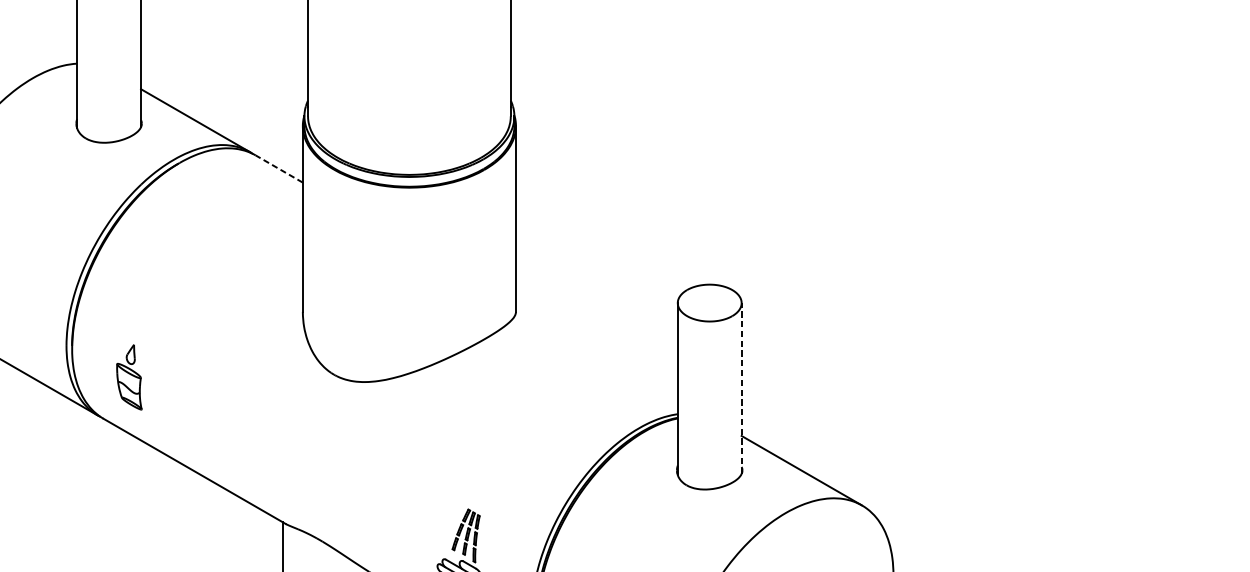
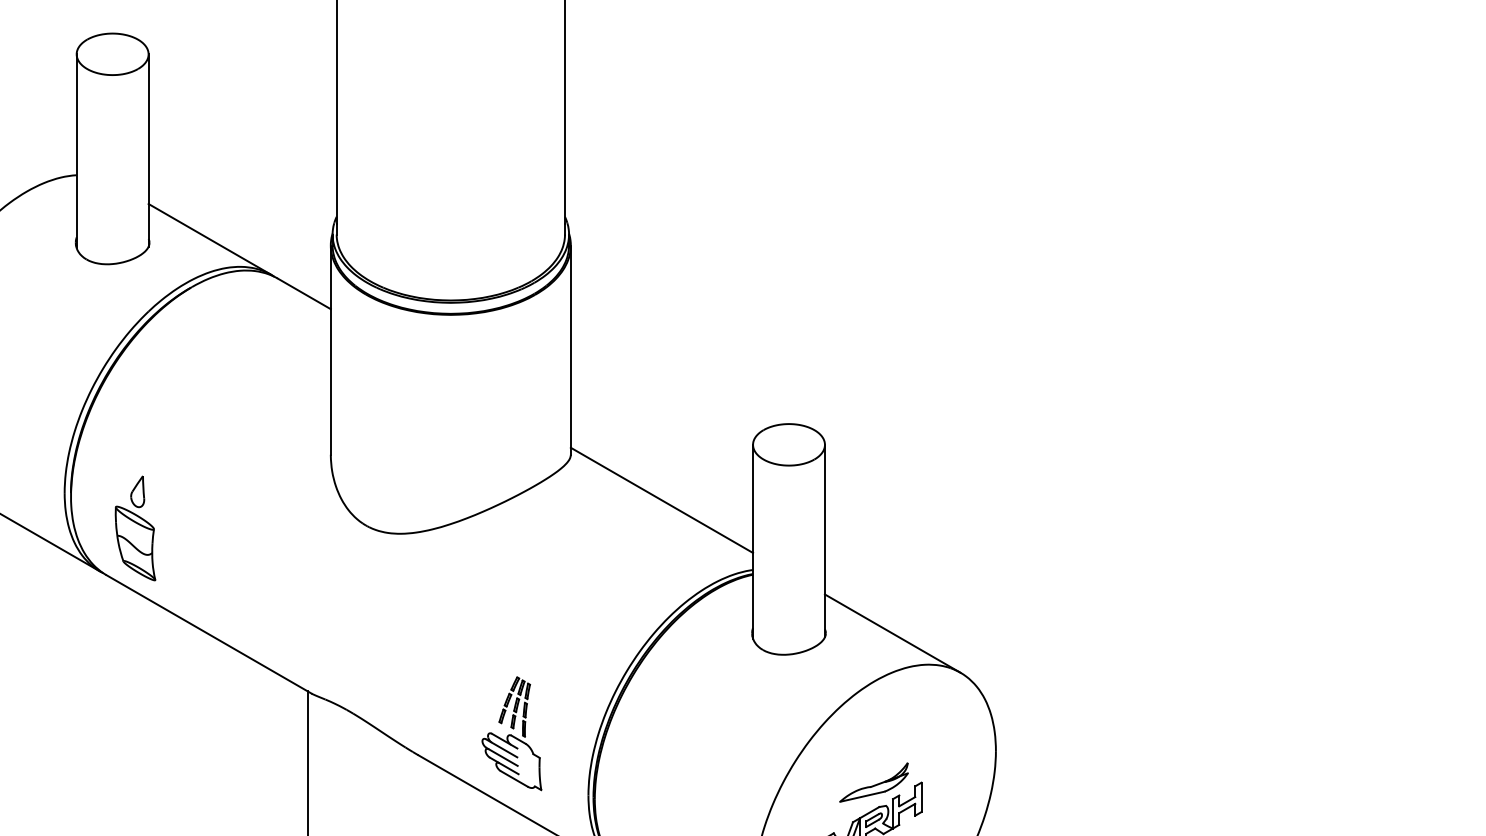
line: (279, 168) -> (304, 293), dashed -> solid
line: (596, 351) -> (661, 499), added
part: (129, 377) -> (135, 528), size x1.43
line: (741, 388) -> (824, 540), dashed -> solid

